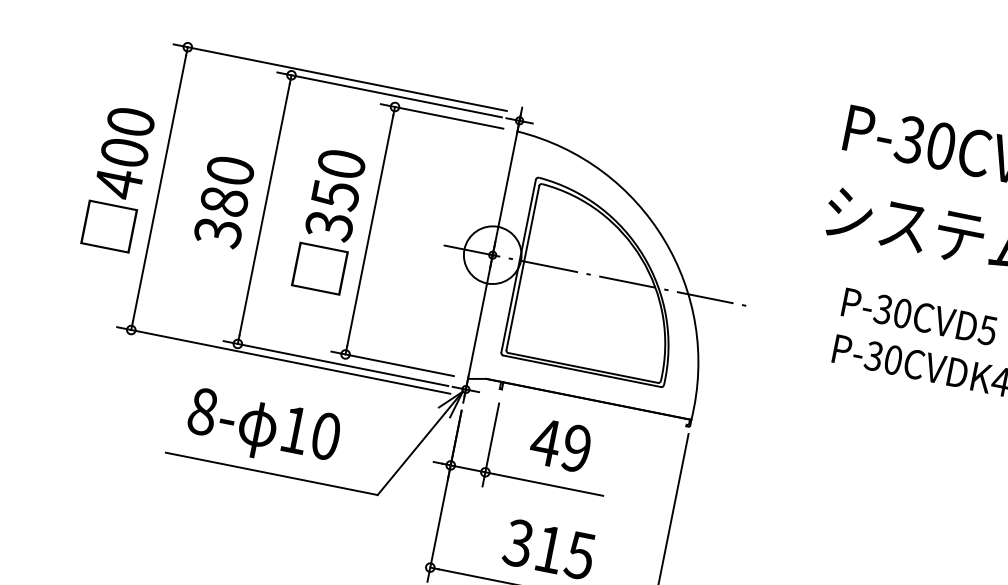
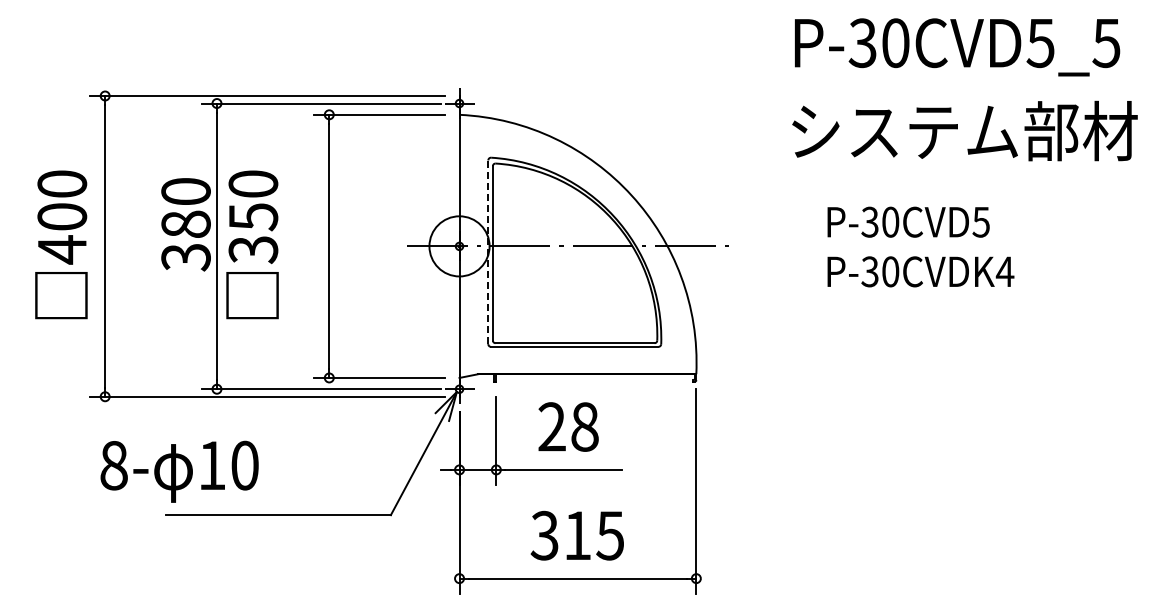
text: (223, 201) -> (185, 224), moved
text: (329, 220) -> (252, 244), moved
line: (518, 266) -> (488, 252), solid -> dashed
text: (263, 429) -> (179, 471), moved
text: (560, 444) -> (567, 426), 49 -> 28

